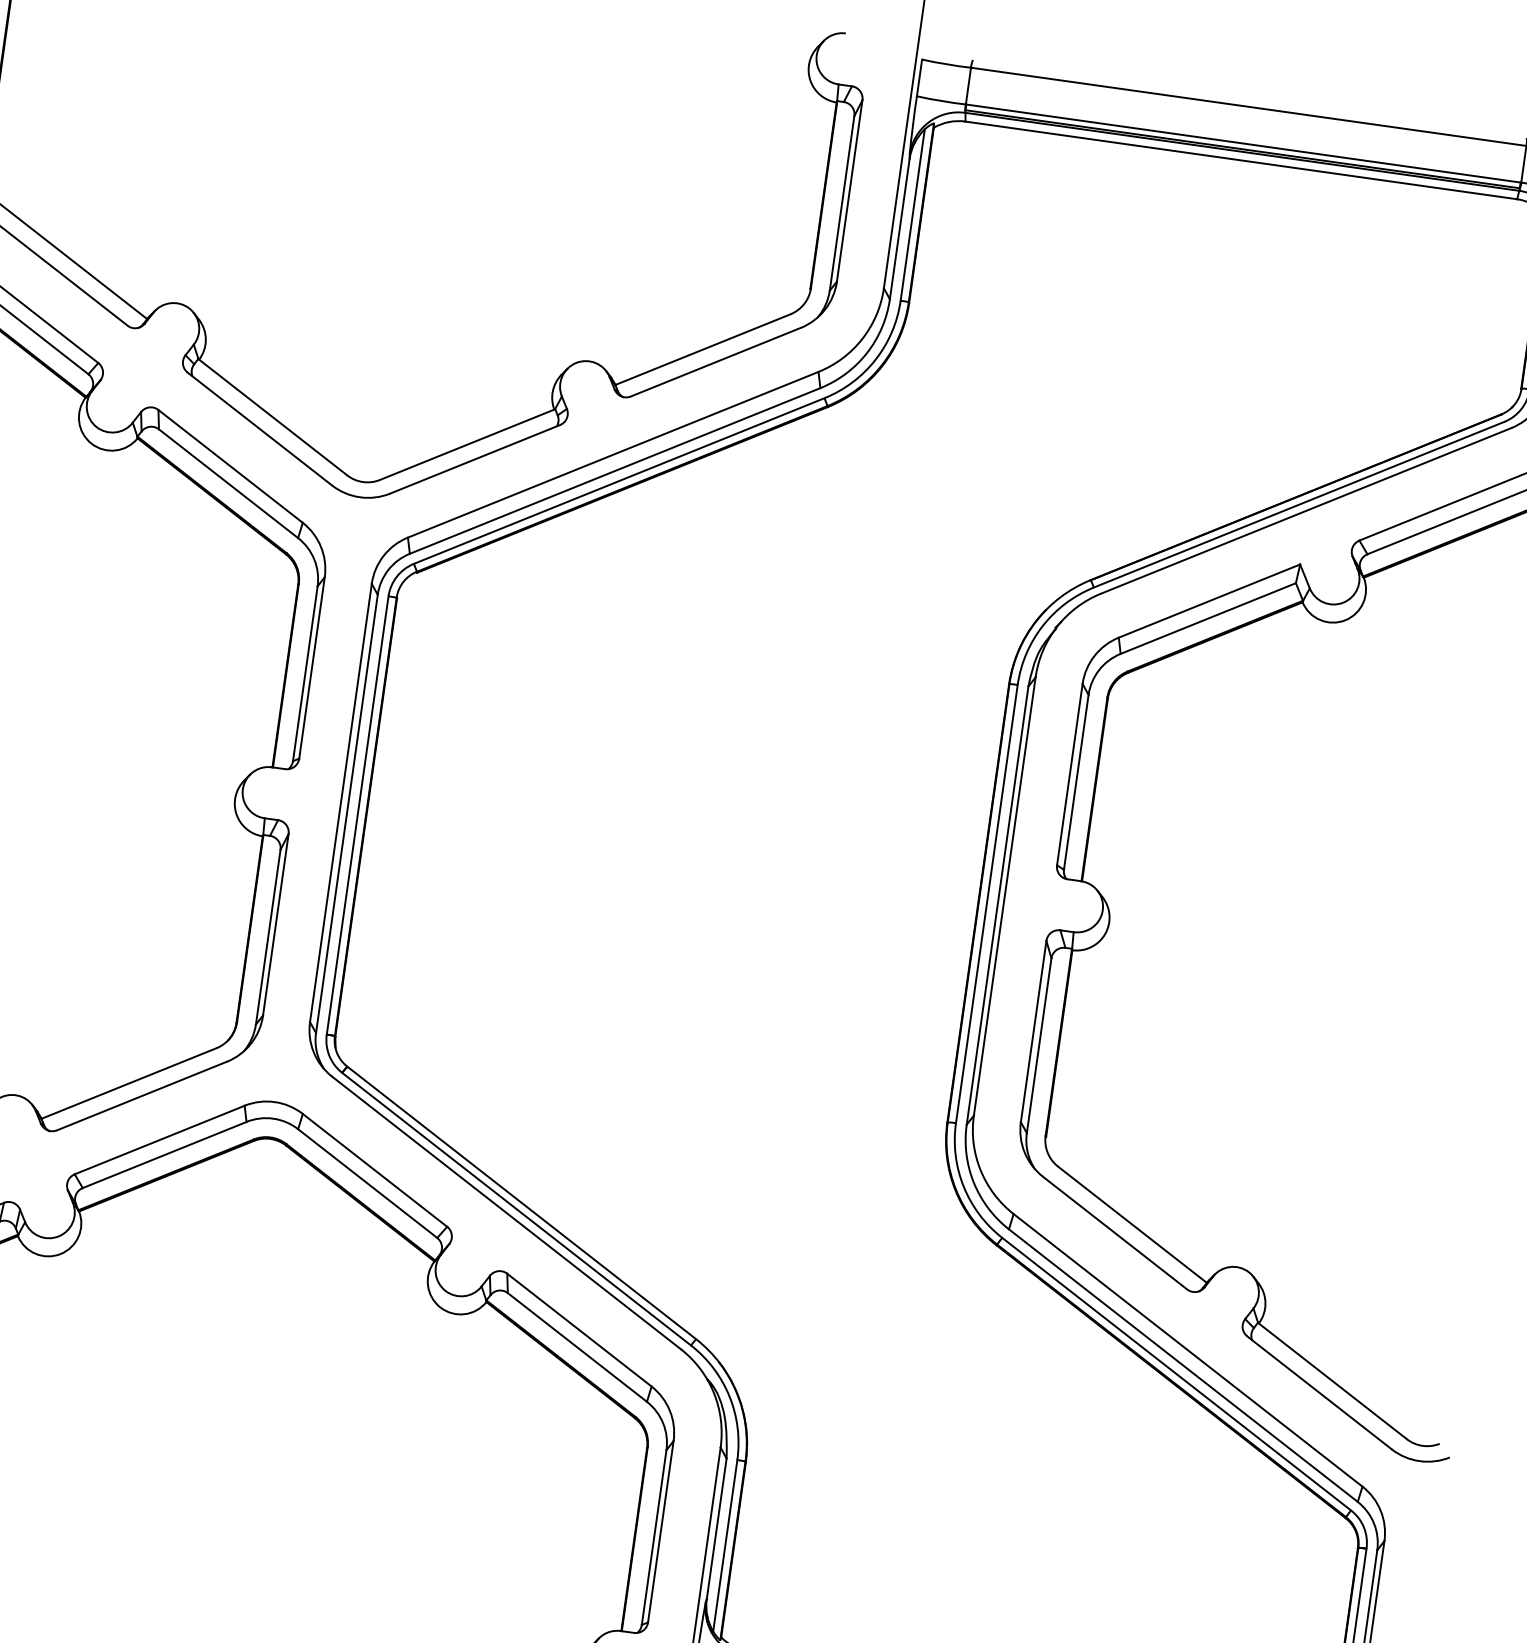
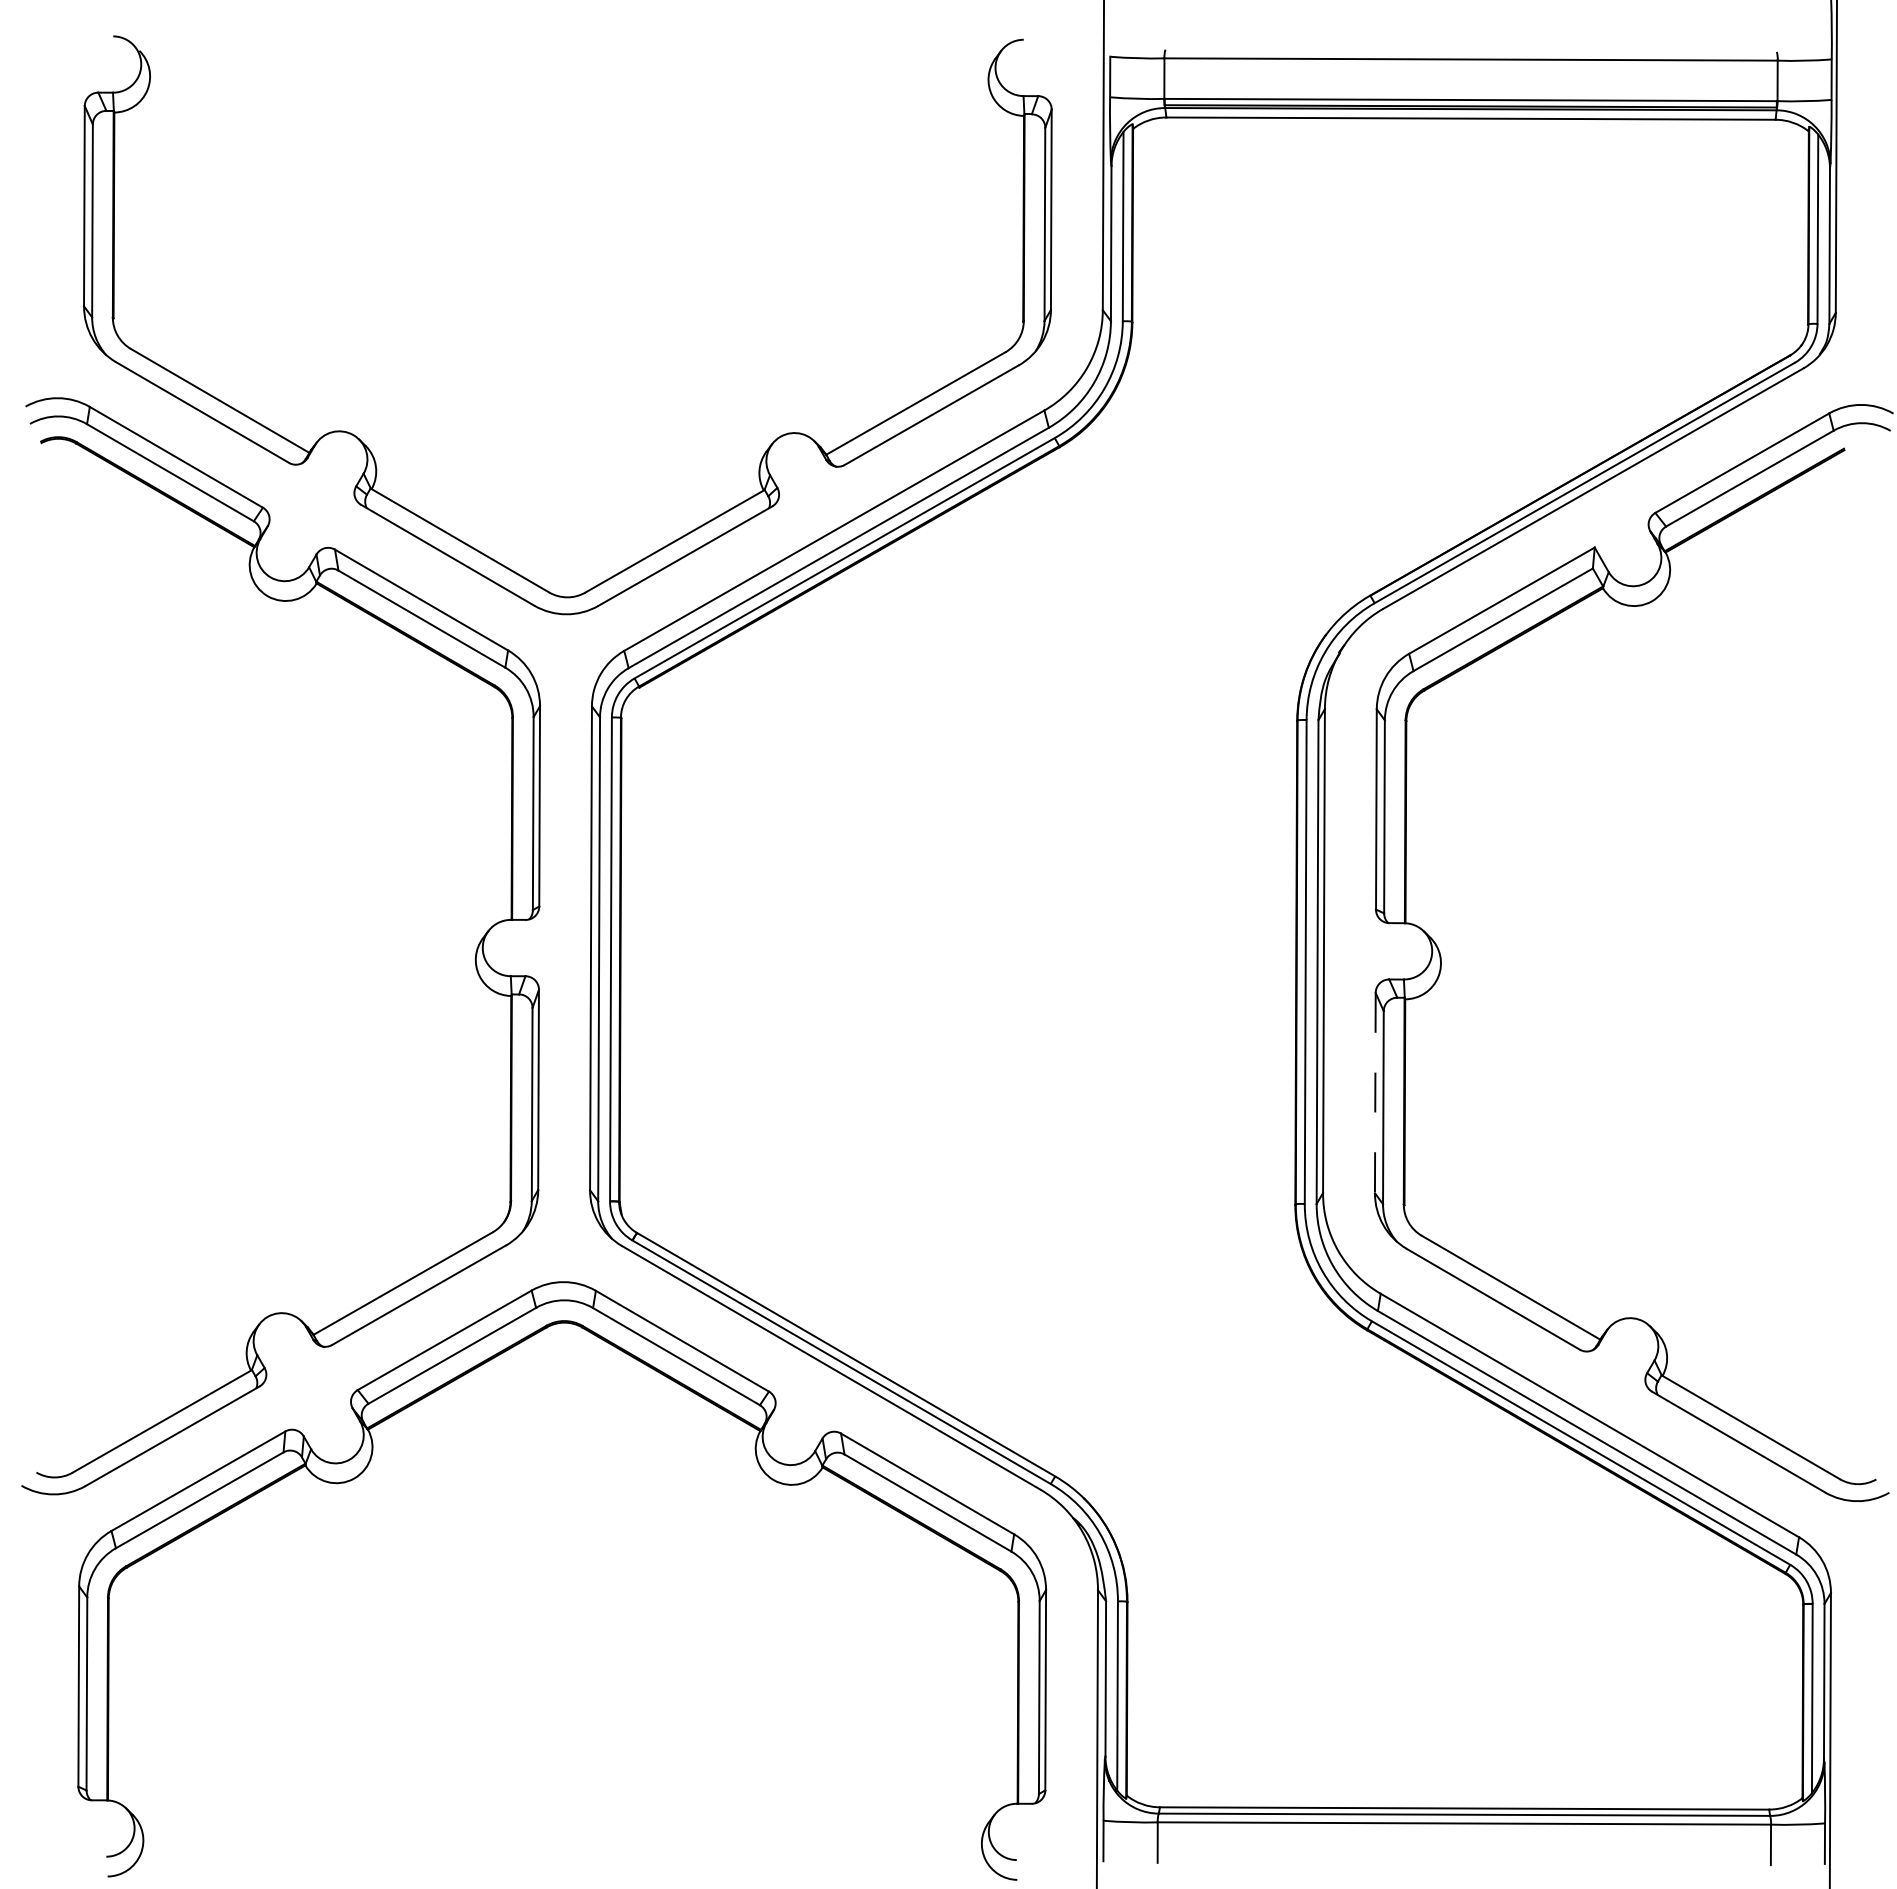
line: (1033, 1031) -> (1375, 1093), solid -> dashed

